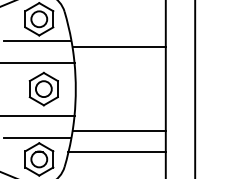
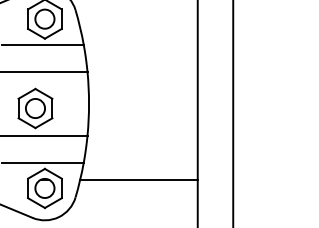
line: (119, 47) -> (141, 53), removed
part: (43, 89) -> (35, 108), moved
line: (119, 131) -> (141, 154), removed

